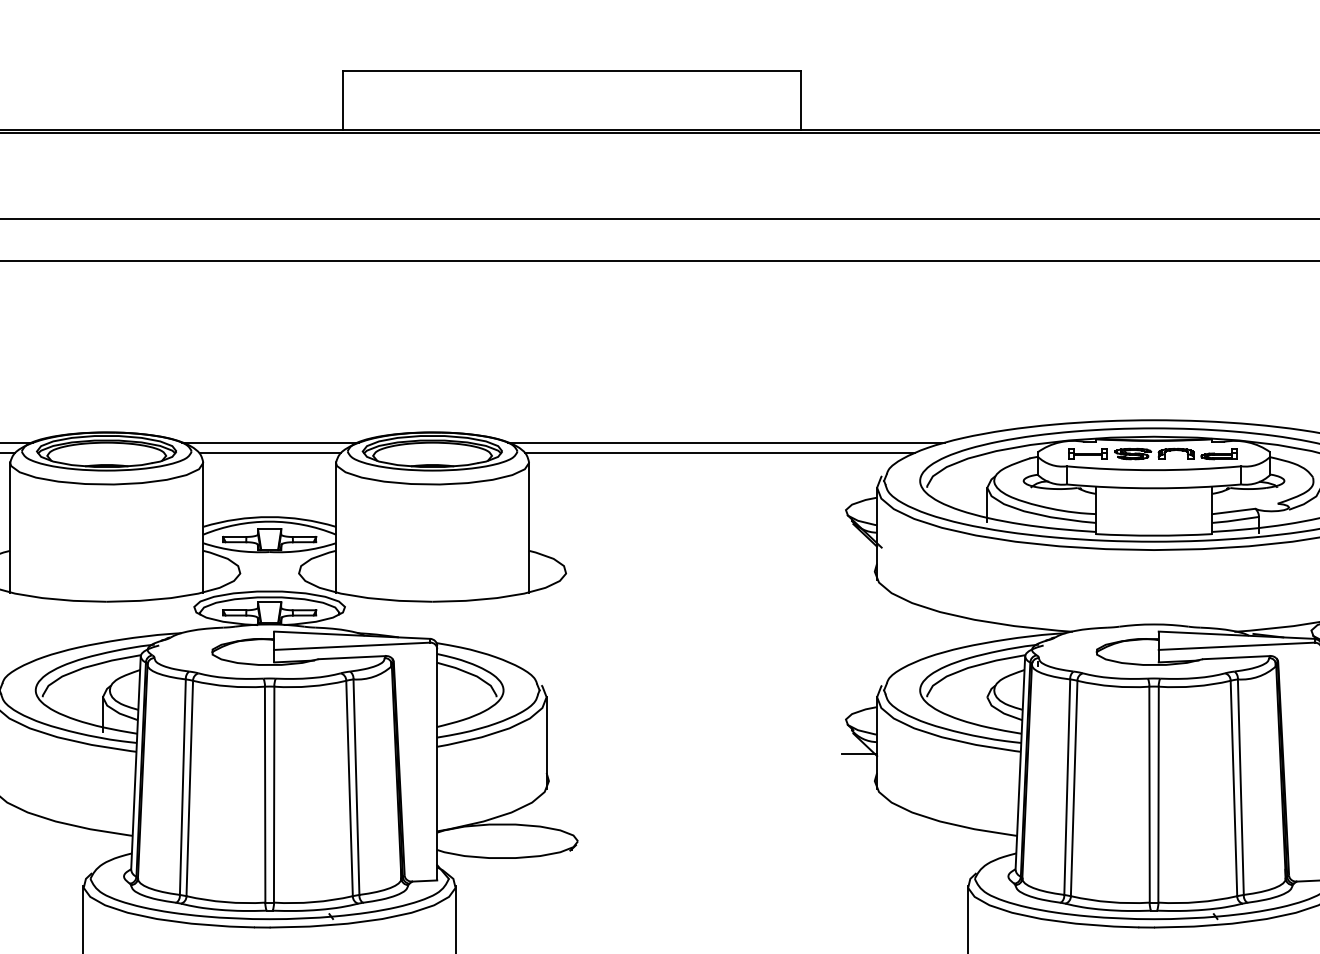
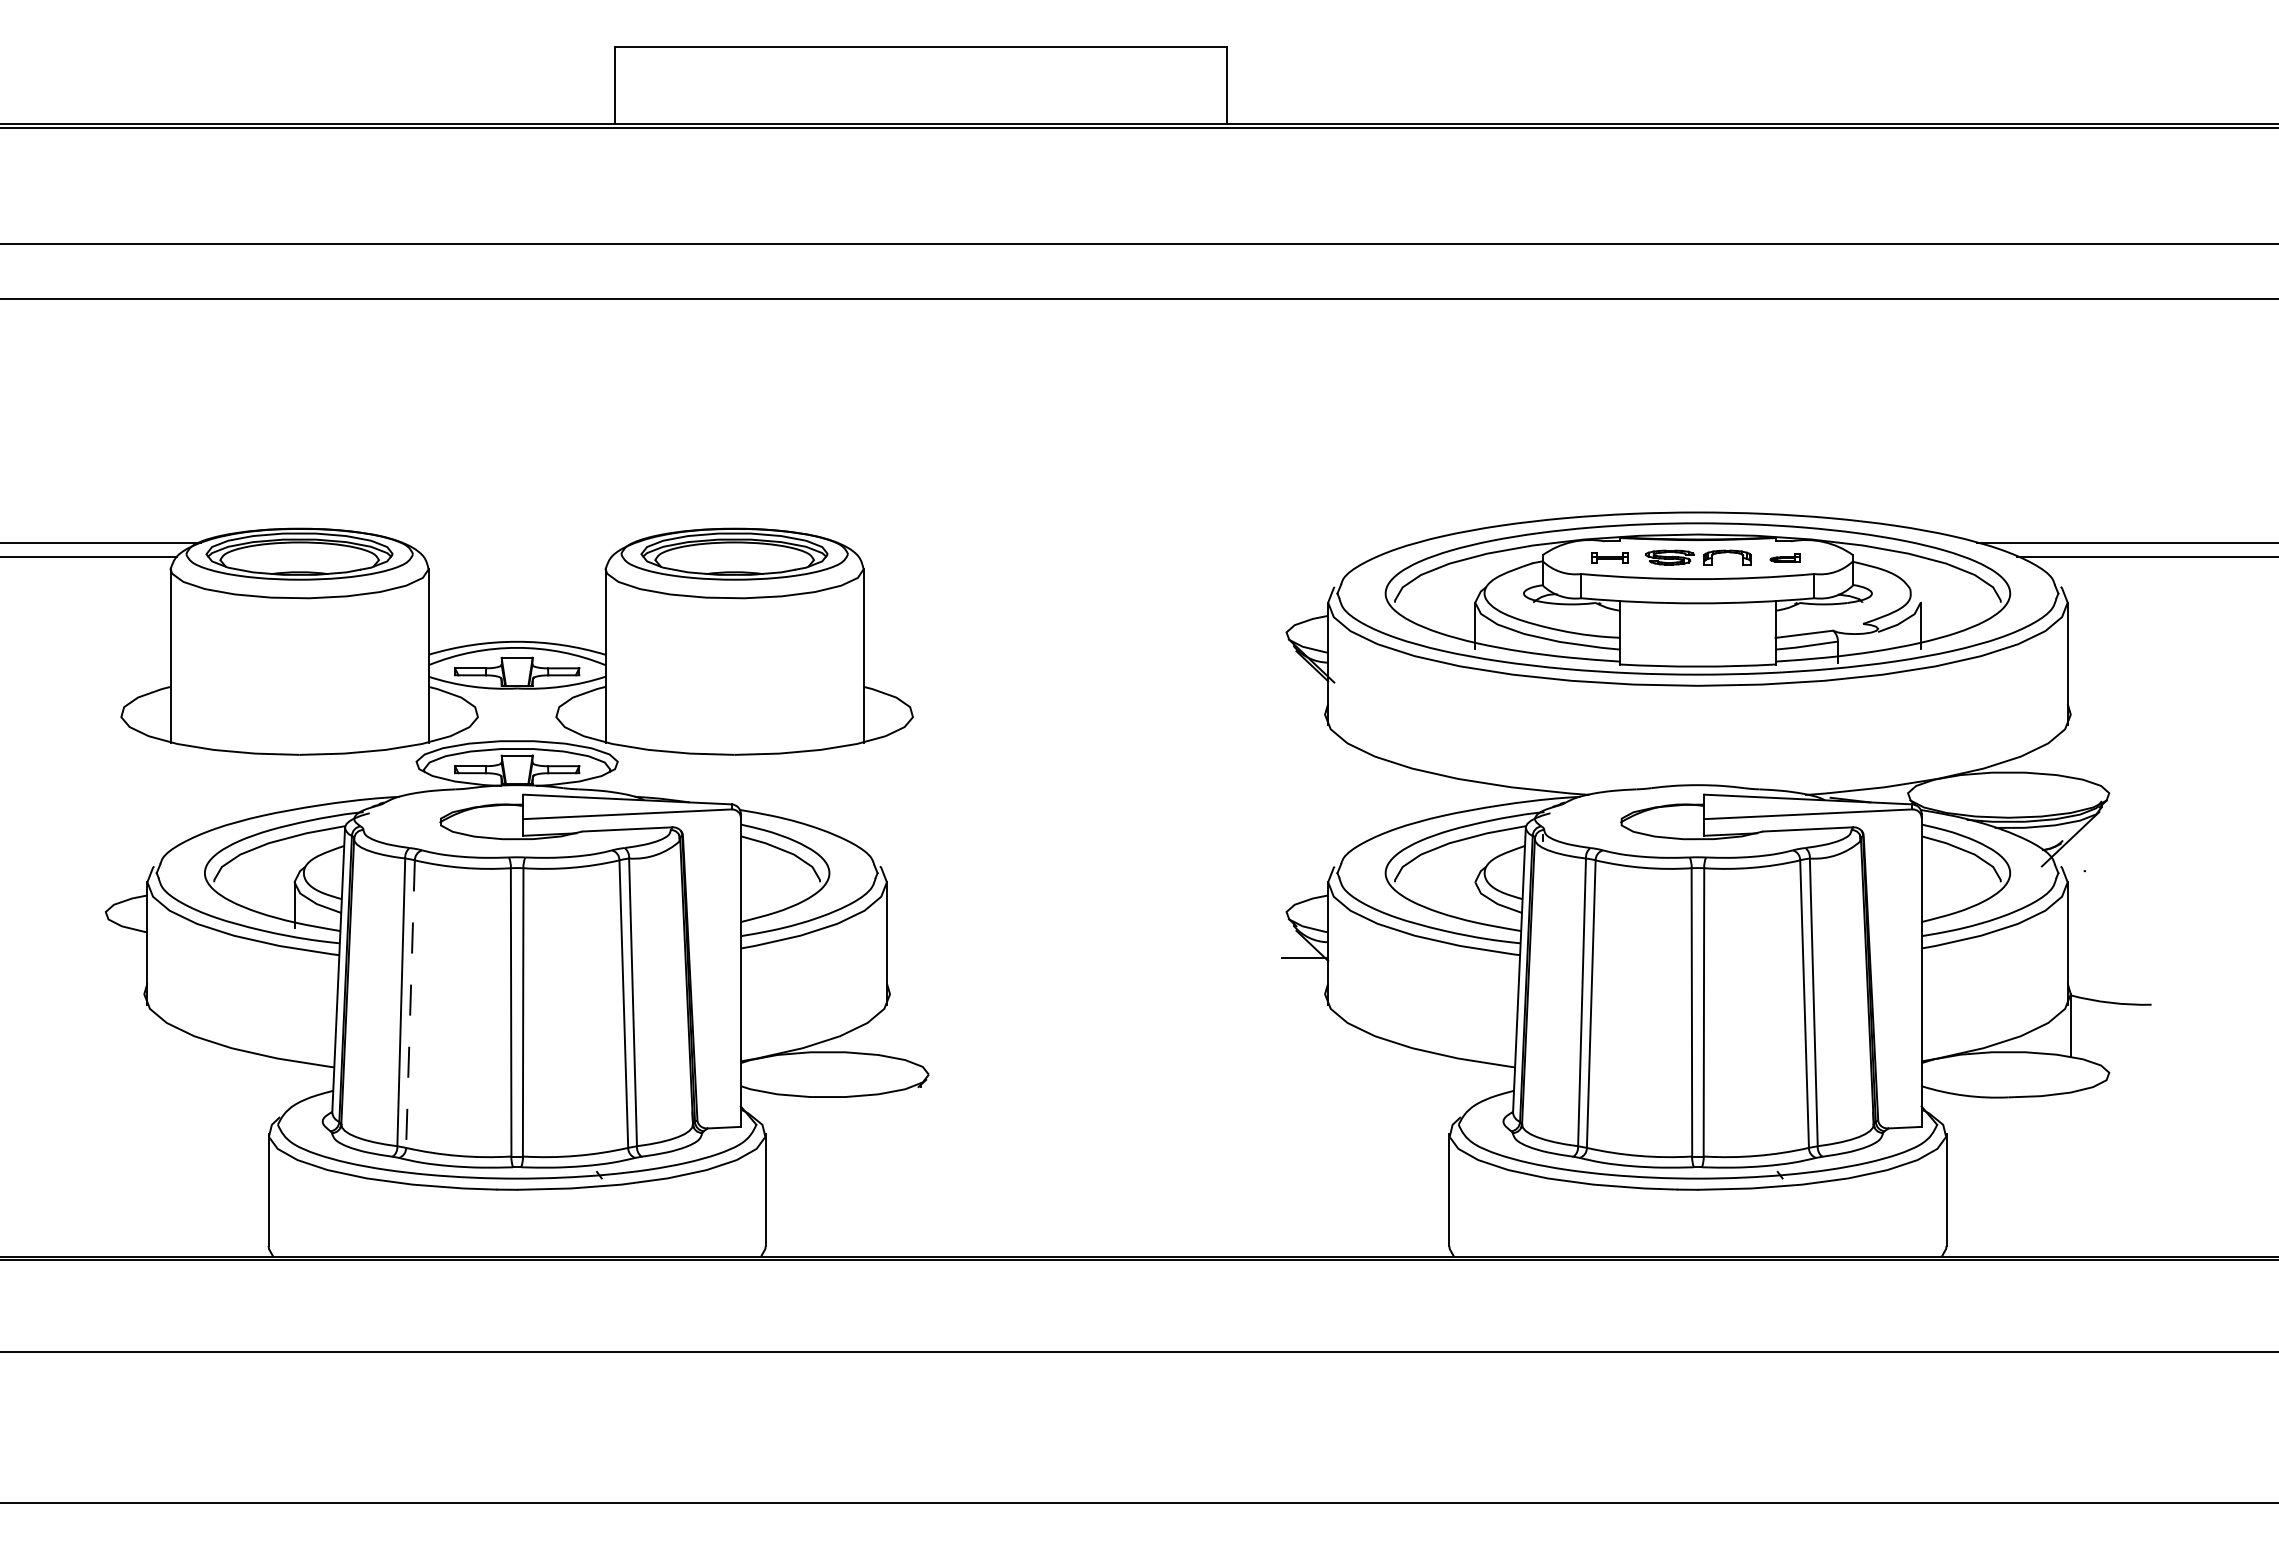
line: (269, 443) -> (517, 543), removed
line: (726, 443) -> (1126, 543), removed
line: (269, 453) -> (517, 556), removed
line: (720, 453) -> (1118, 556), removed
part: (1087, 453) -> (1609, 557), size x0.7
part: (1218, 453) -> (1784, 557), size x0.6
line: (189, 788) -> (410, 1004), solid -> dashed

